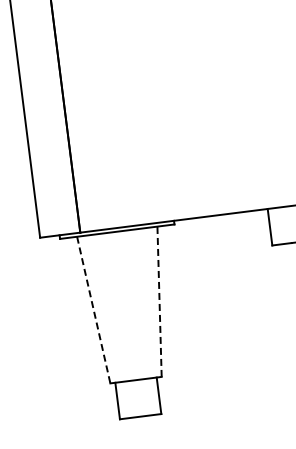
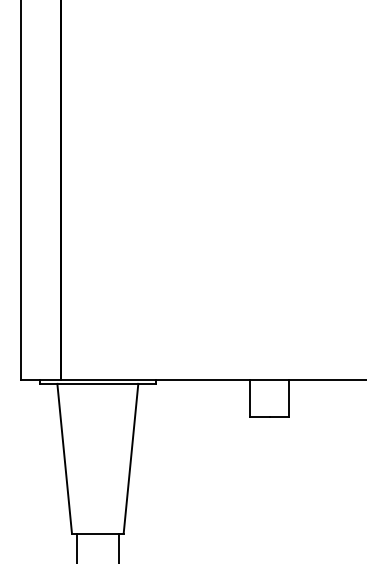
line: (160, 301) -> (131, 458), dashed -> solid
line: (93, 310) -> (64, 459), dashed -> solid

